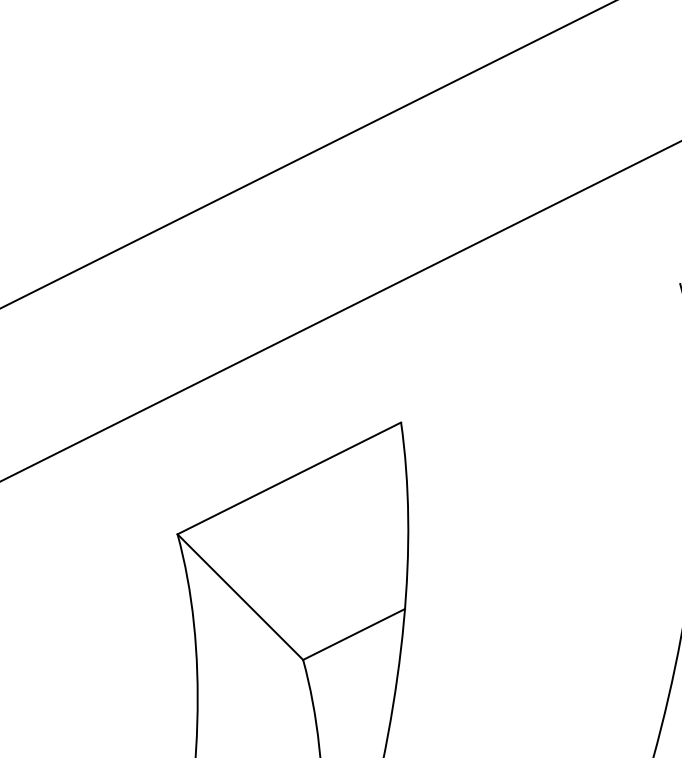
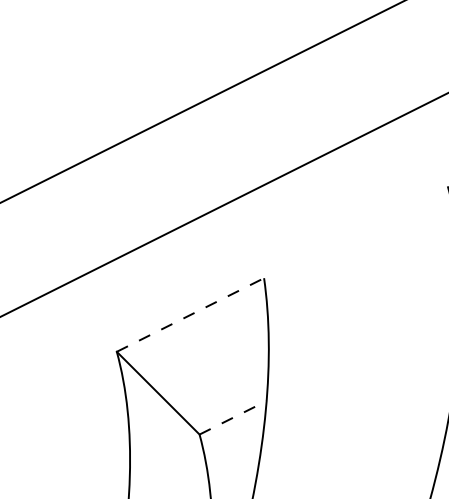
line: (289, 477) -> (190, 314), solid -> dashed
line: (354, 634) -> (233, 417), solid -> dashed

